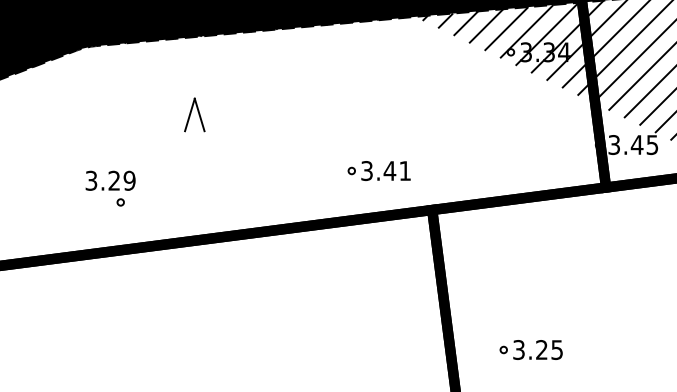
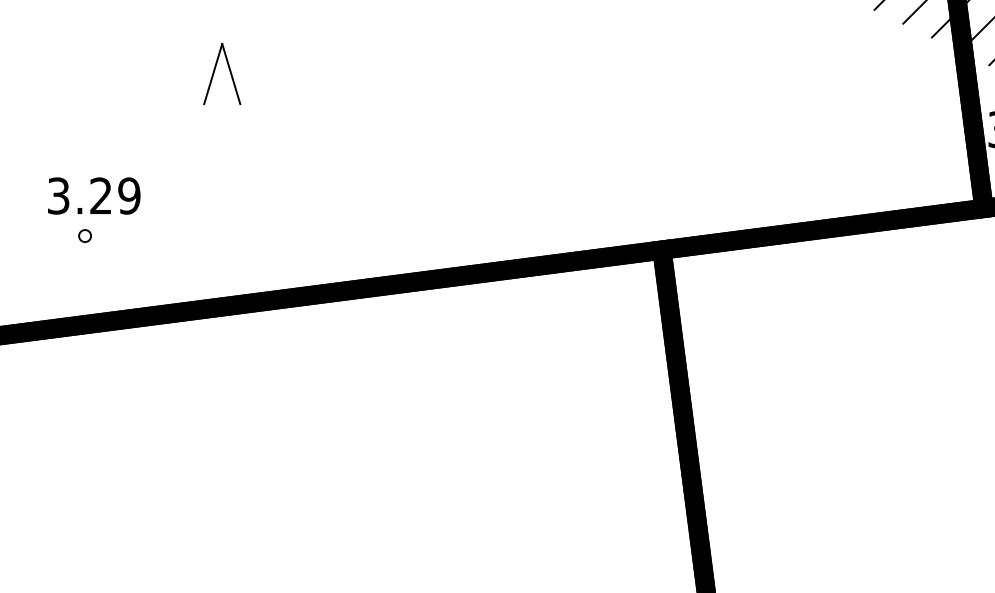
part: (378, 170) -> (562, 176), removed
text: (110, 180) -> (93, 195), moved
part: (524, 351) -> (832, 512), removed

